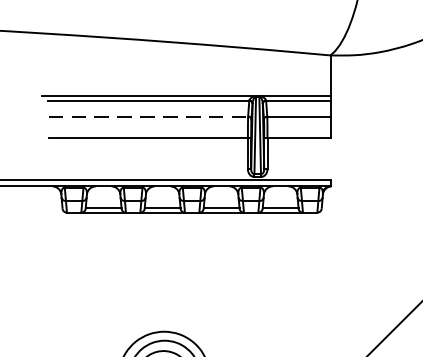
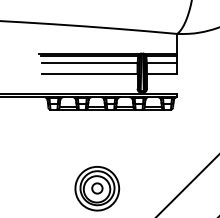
line: (148, 116) -> (89, 63), dashed -> solid

